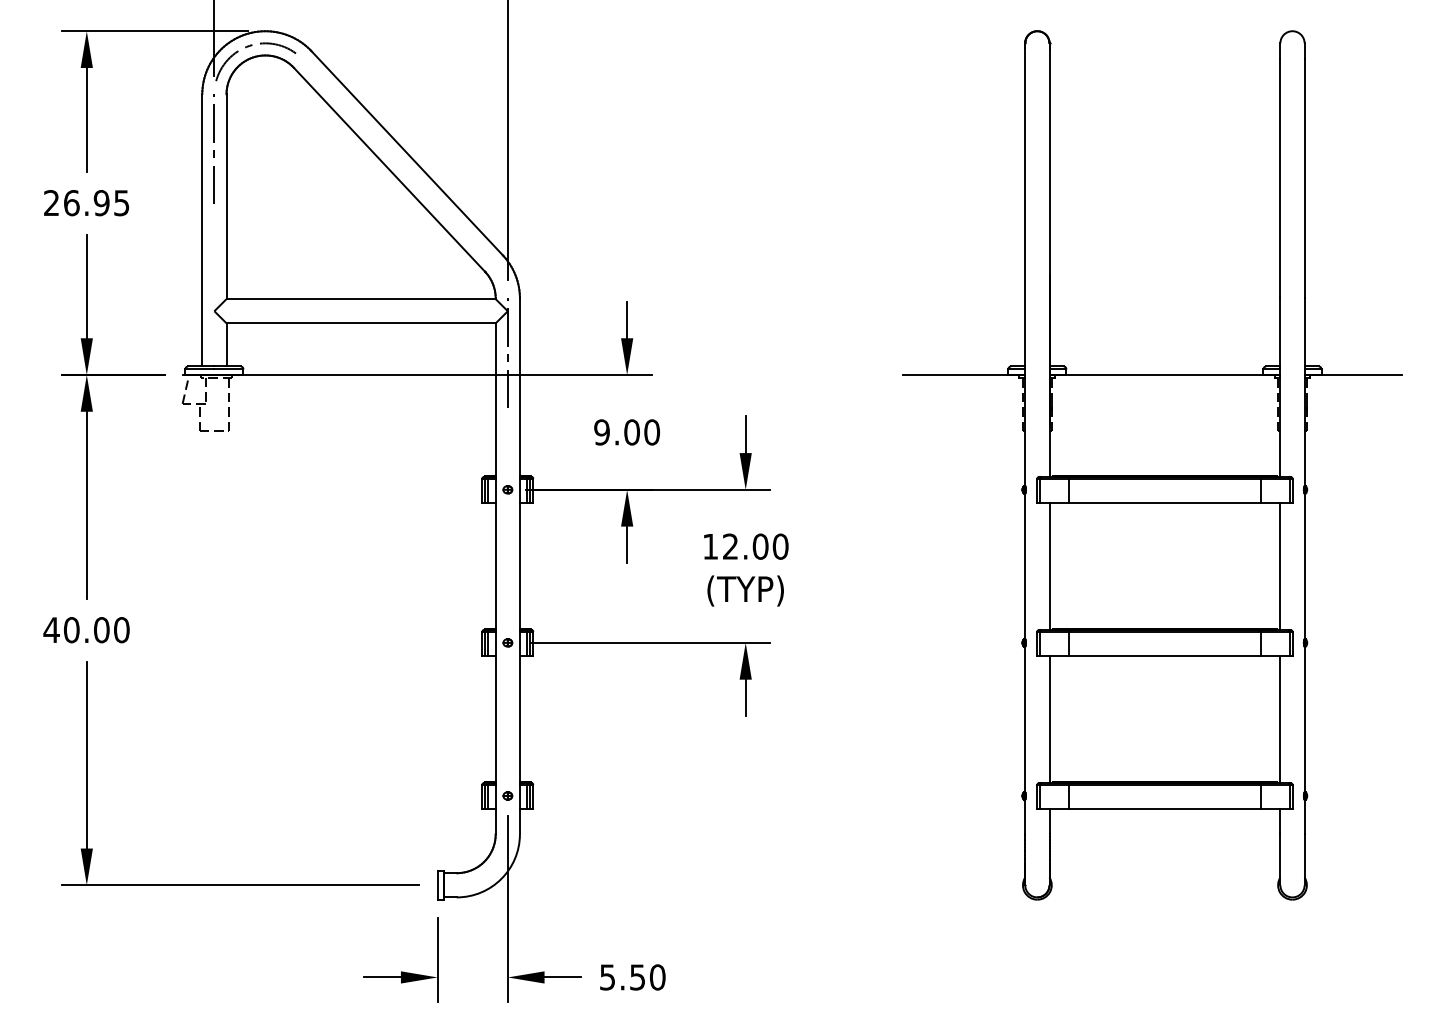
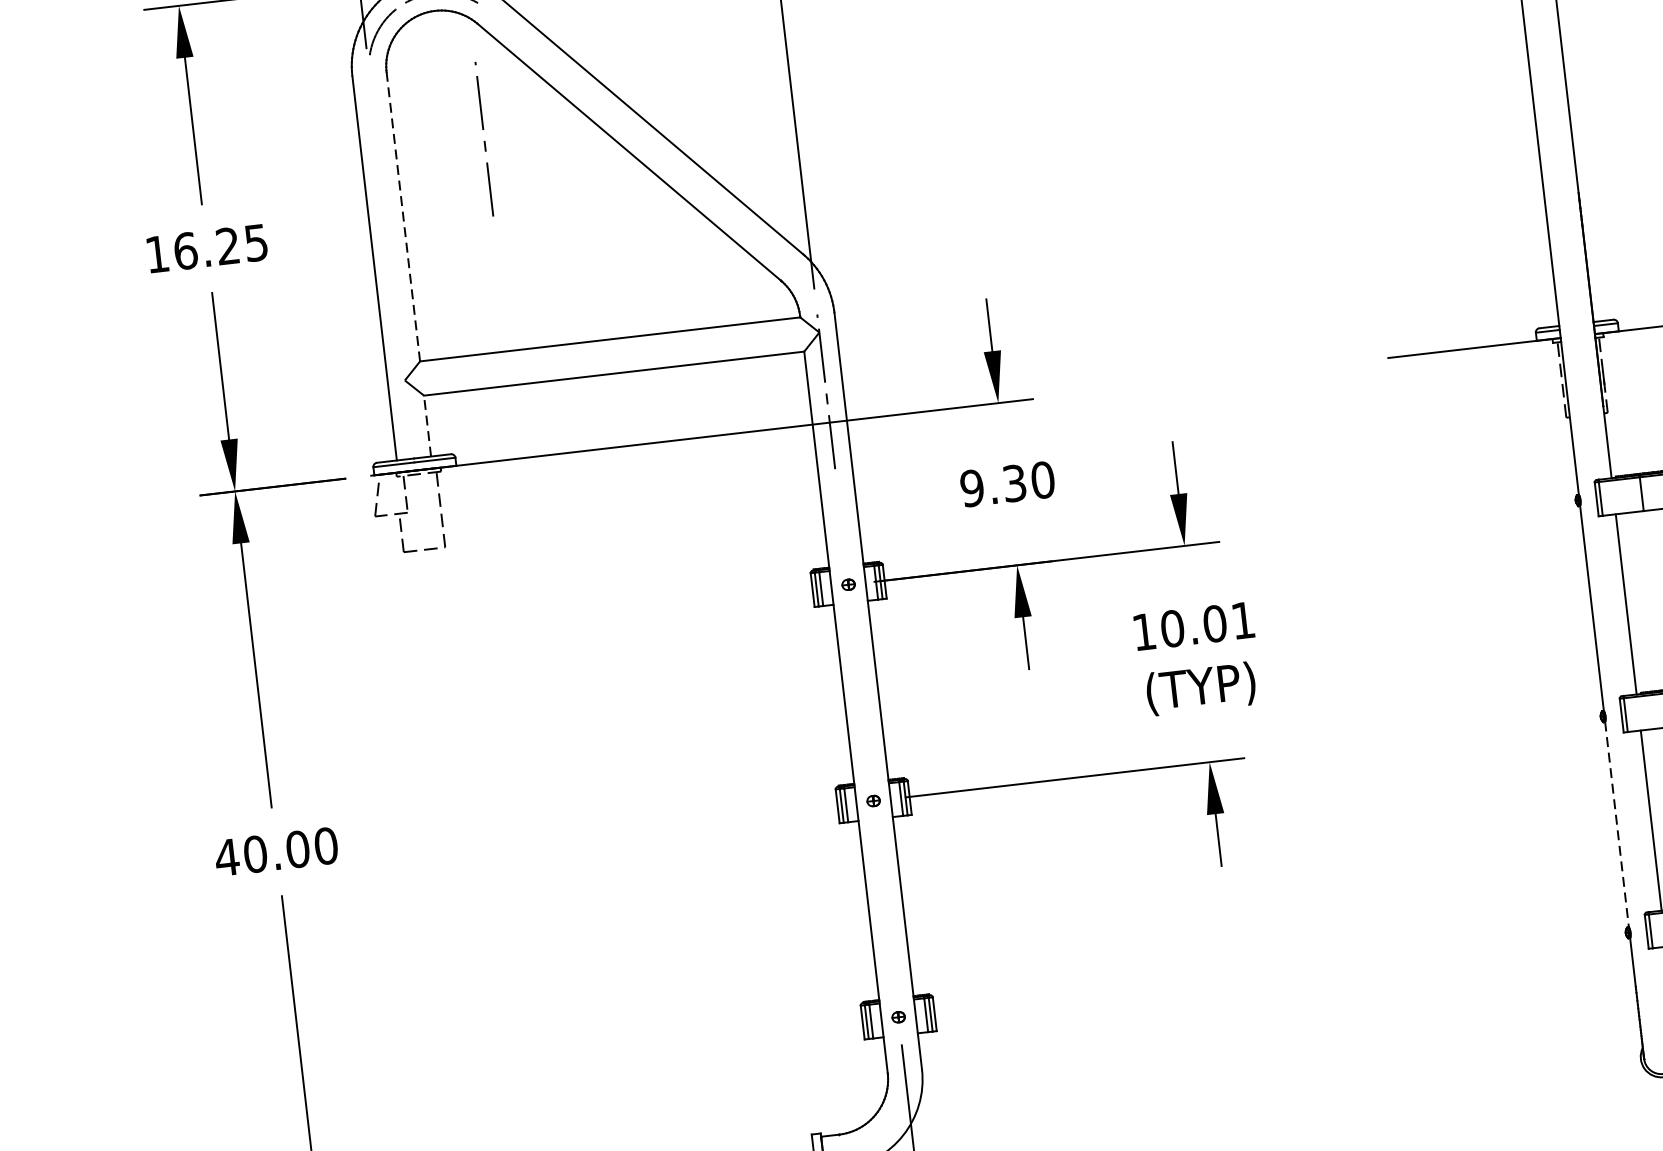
line: (213, 150) -> (483, 141), moved
line: (226, 196) -> (403, 216), solid -> dashed
text: (76, 203) -> (192, 250), 26.95 -> 16.25
line: (226, 344) -> (427, 425), solid -> dashed
text: (631, 432) -> (1013, 483), 9.00 -> 9.30
text: (755, 546) -> (1207, 624), 12.00 -> 10.01
line: (1025, 719) -> (1617, 824), solid -> dashed

